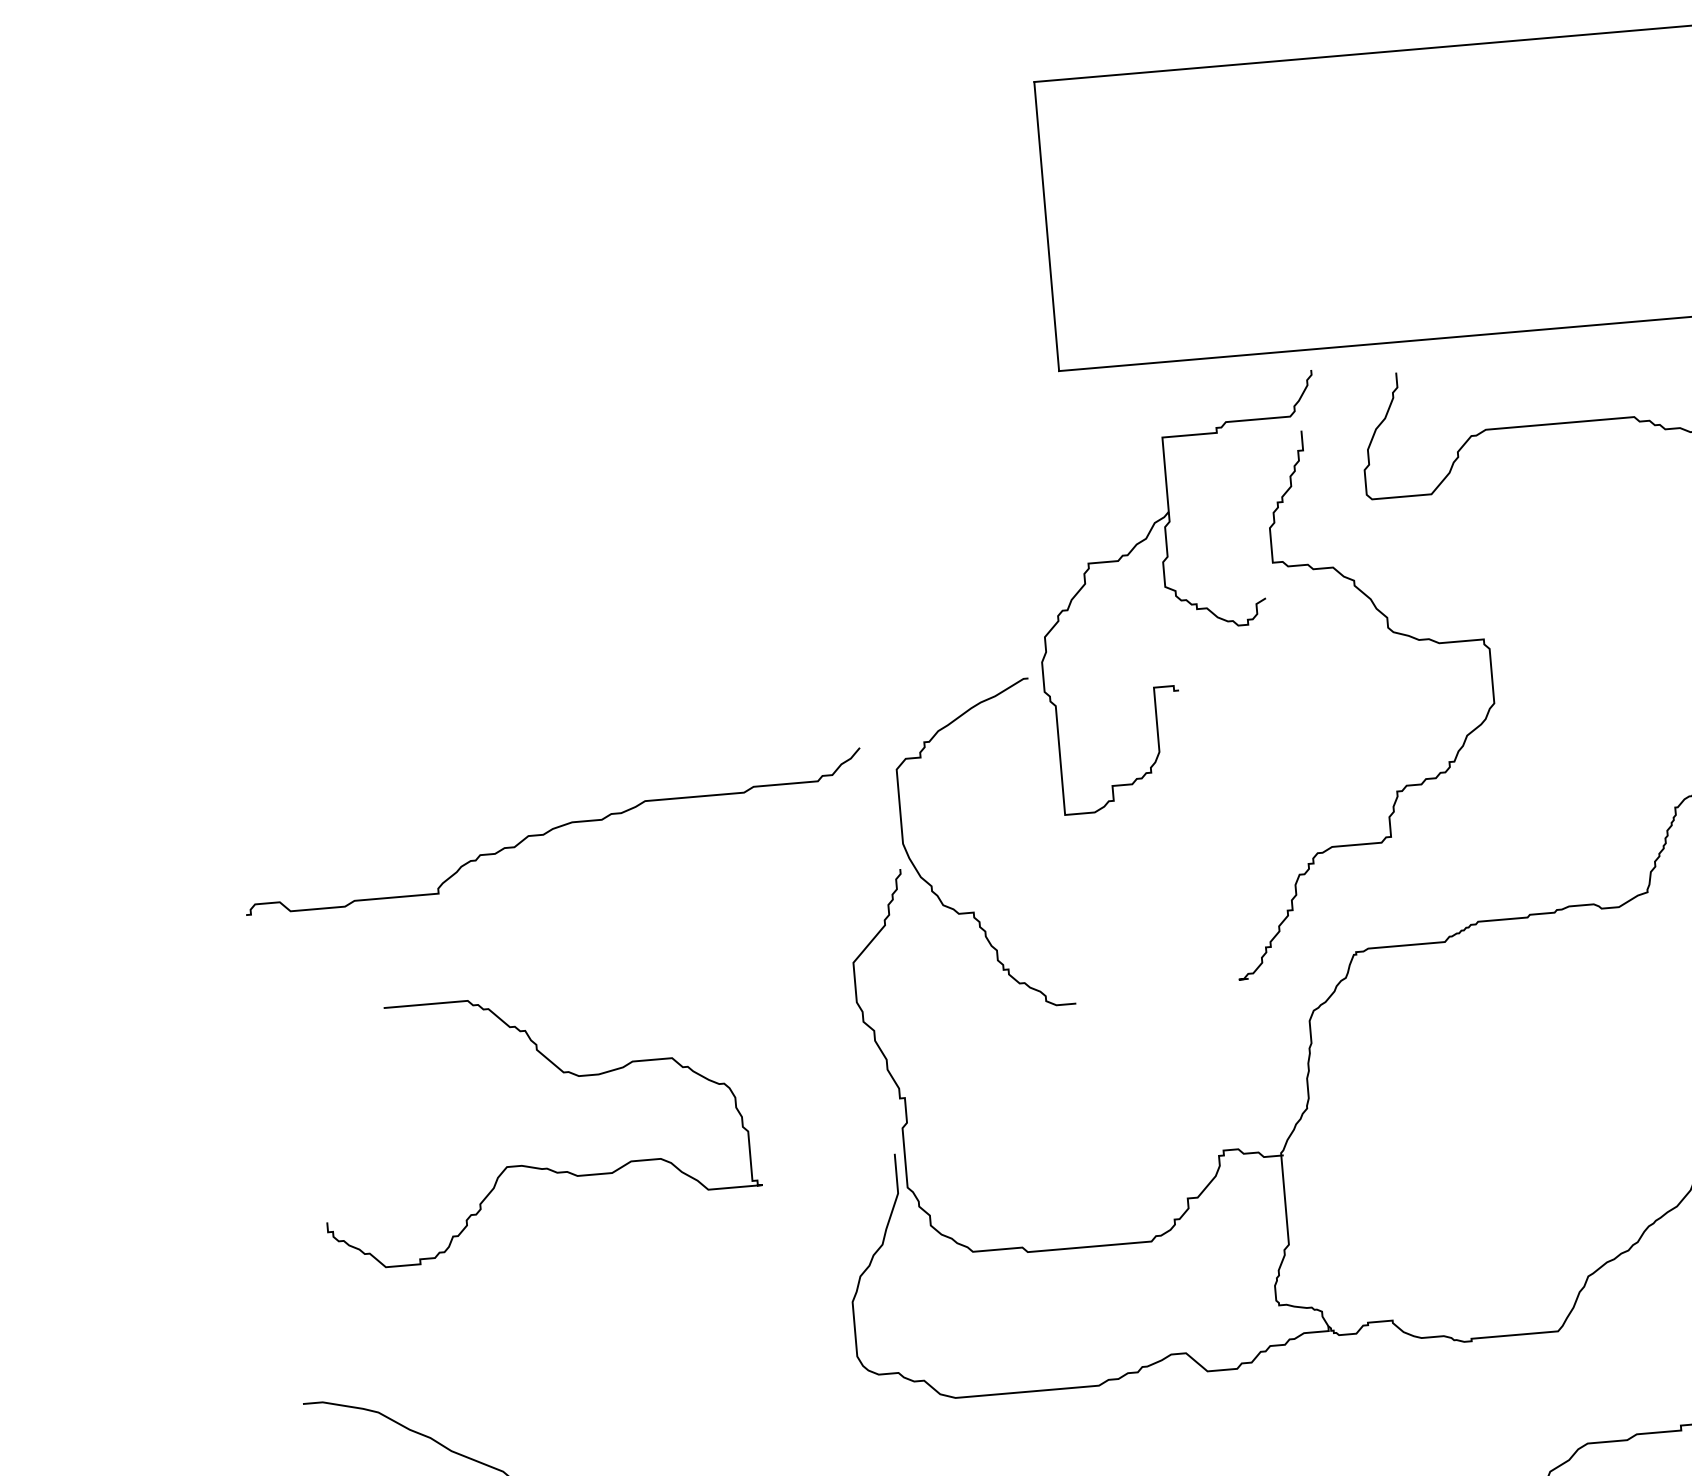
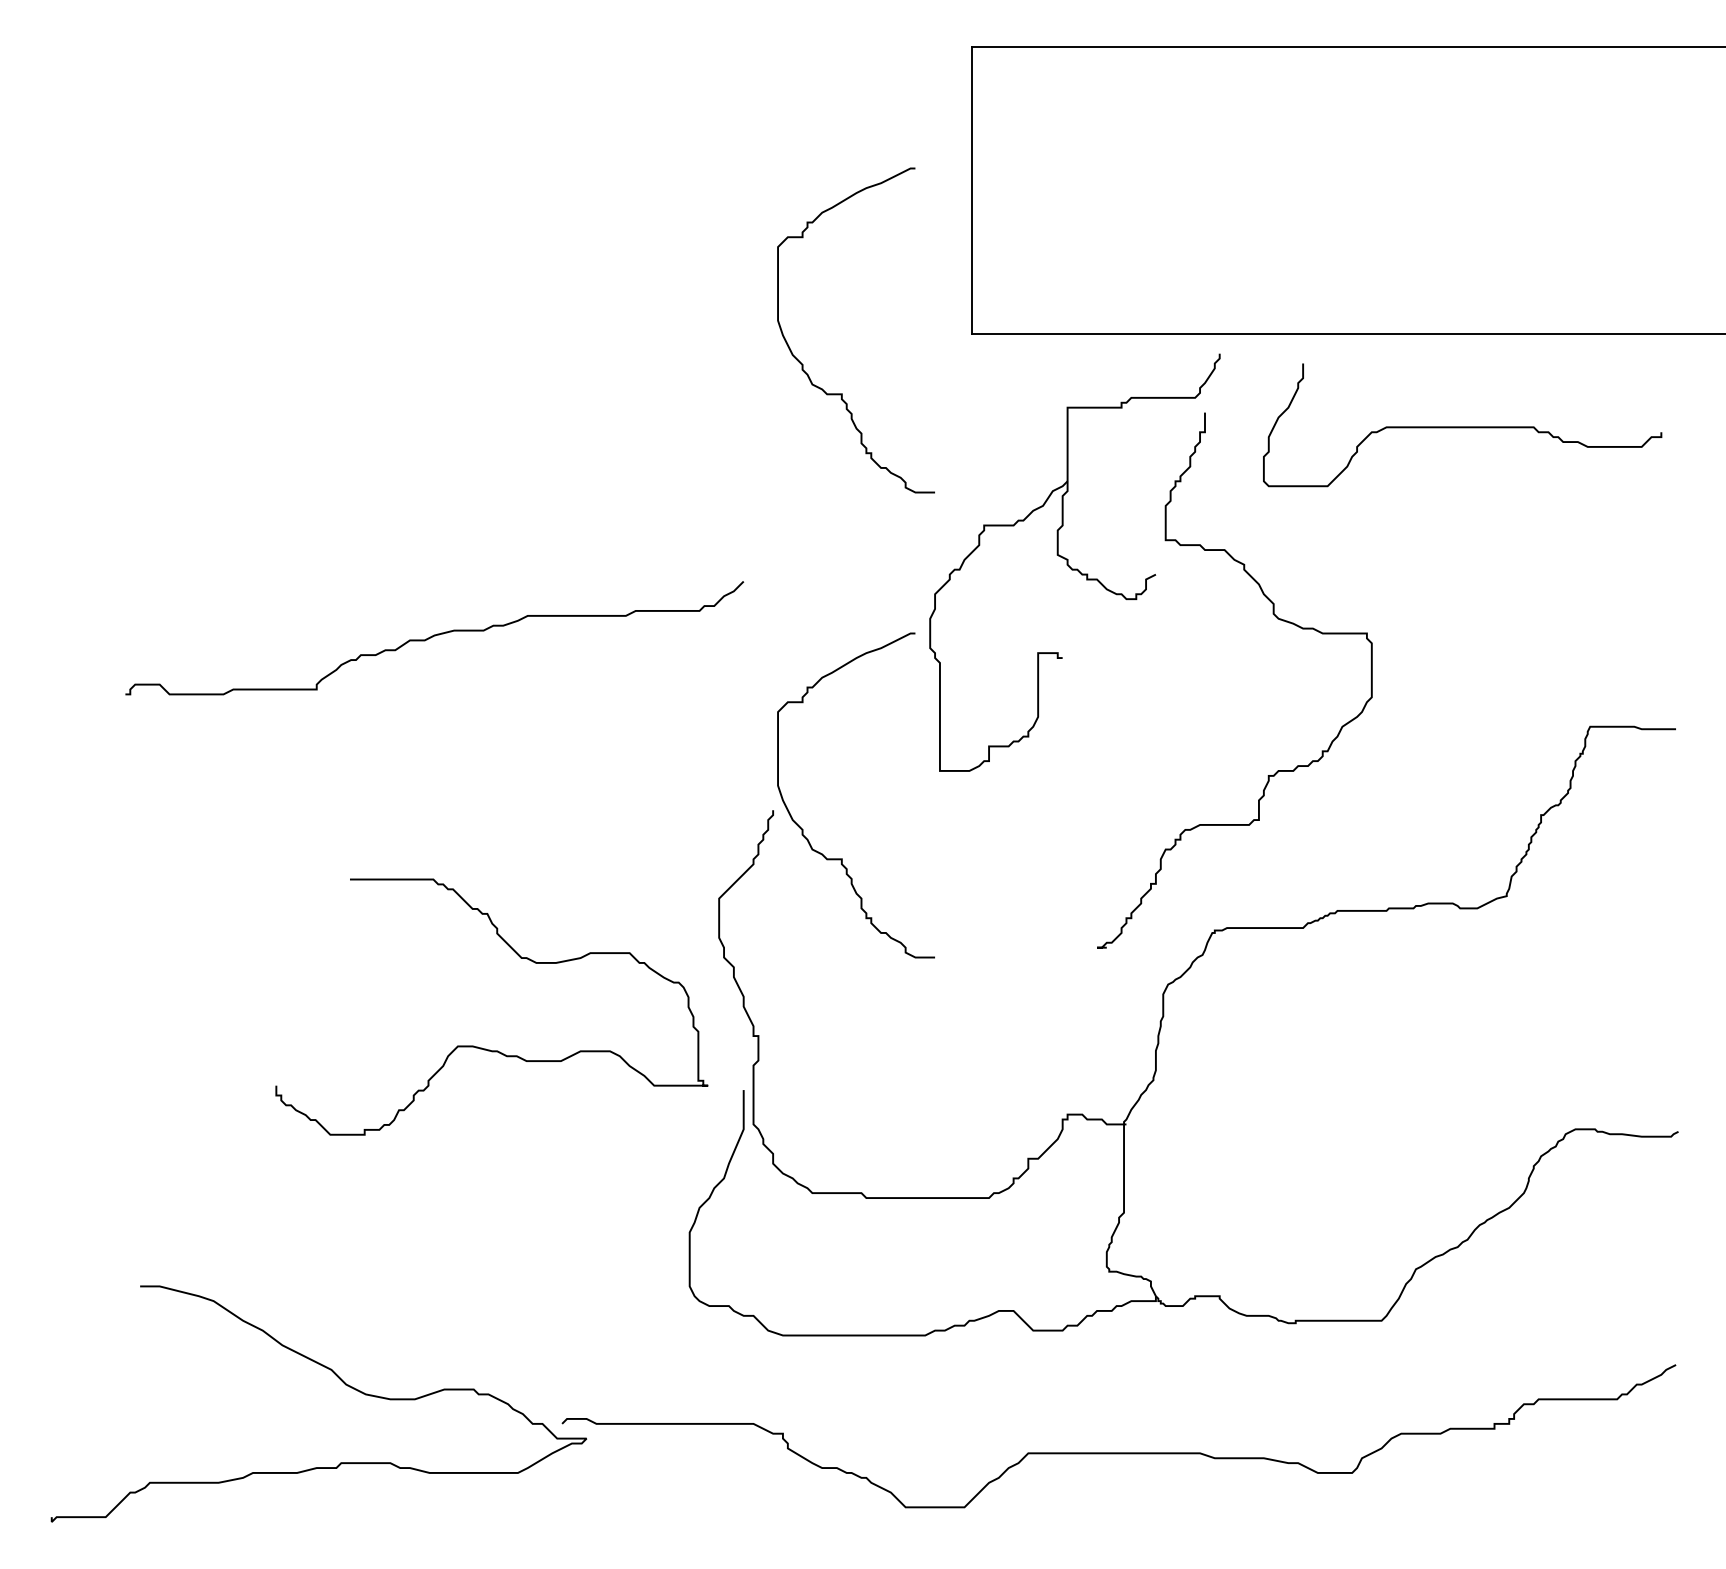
curve: (892, 416) -> (803, 364), added
curve: (552, 829) -> (434, 636), moved
curve: (531, 1166) -> (482, 1047), moved

